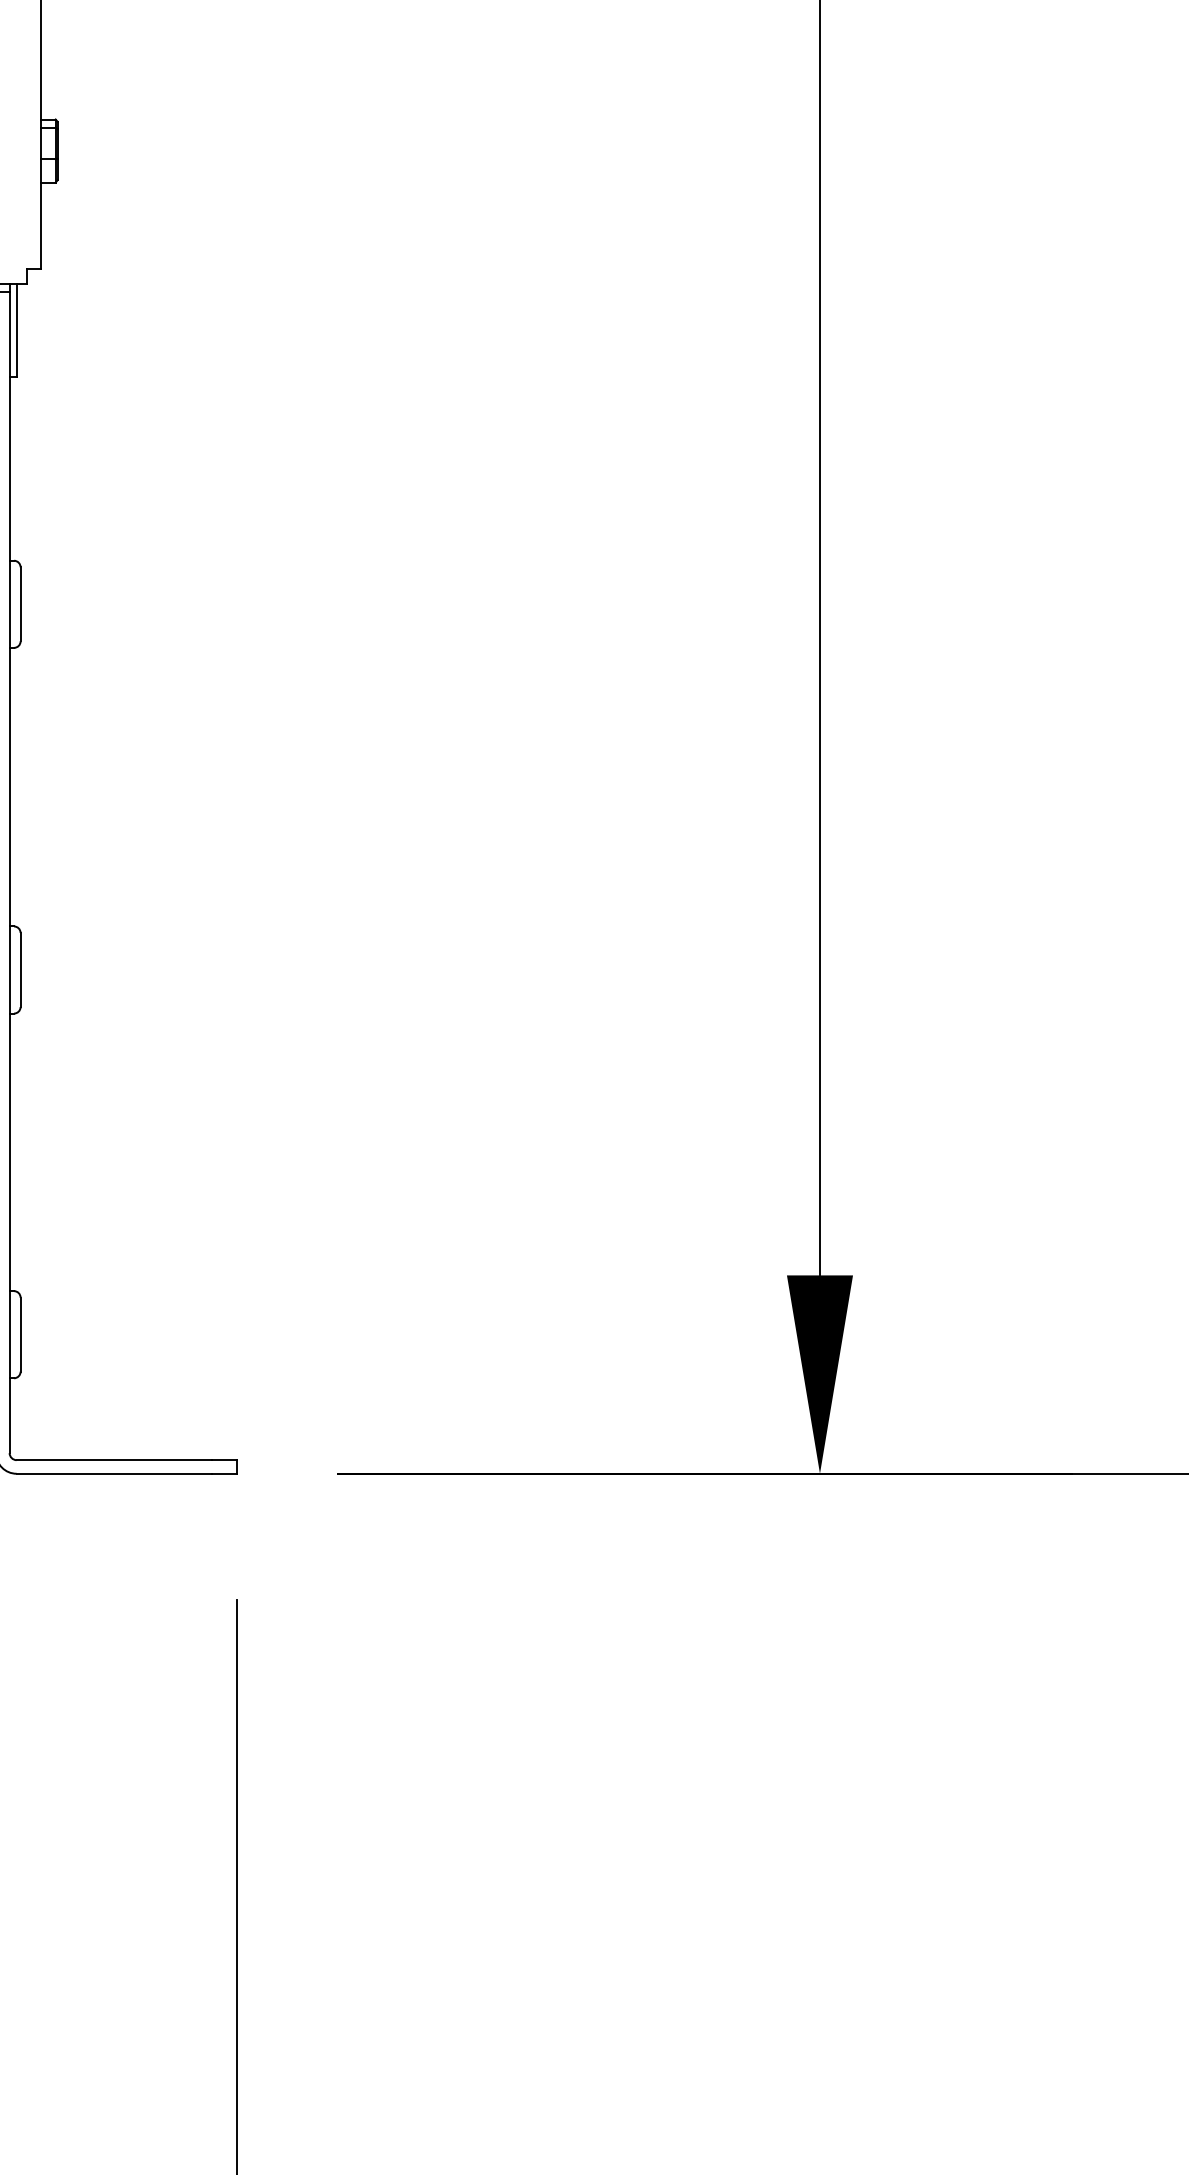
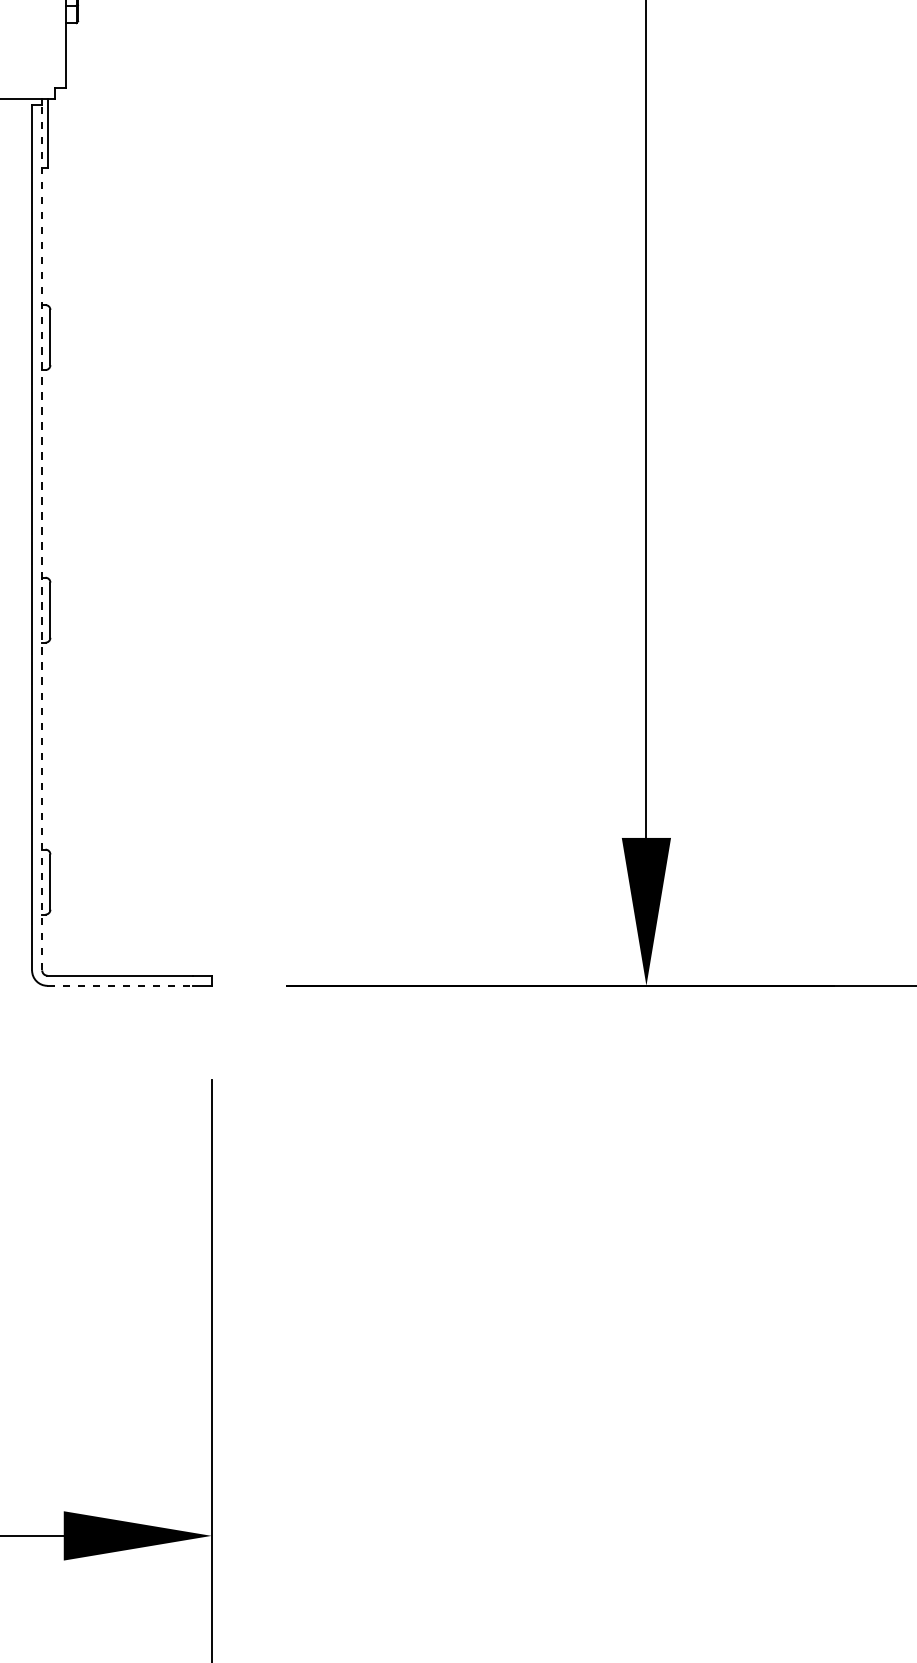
line: (9, 872) -> (42, 537), solid -> dashed
line: (114, 1473) -> (120, 985), solid -> dashed

